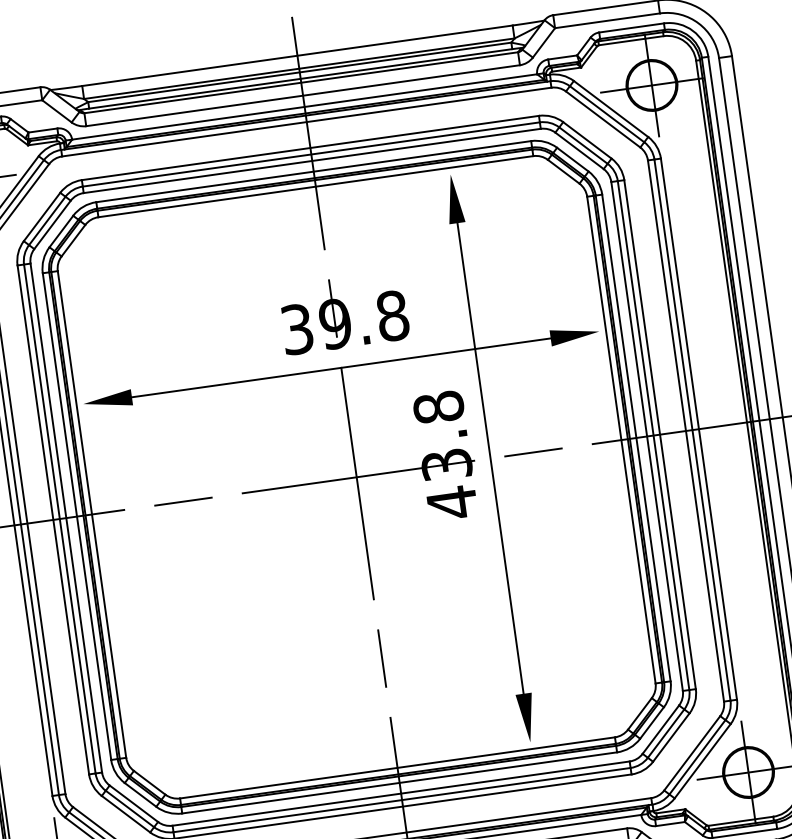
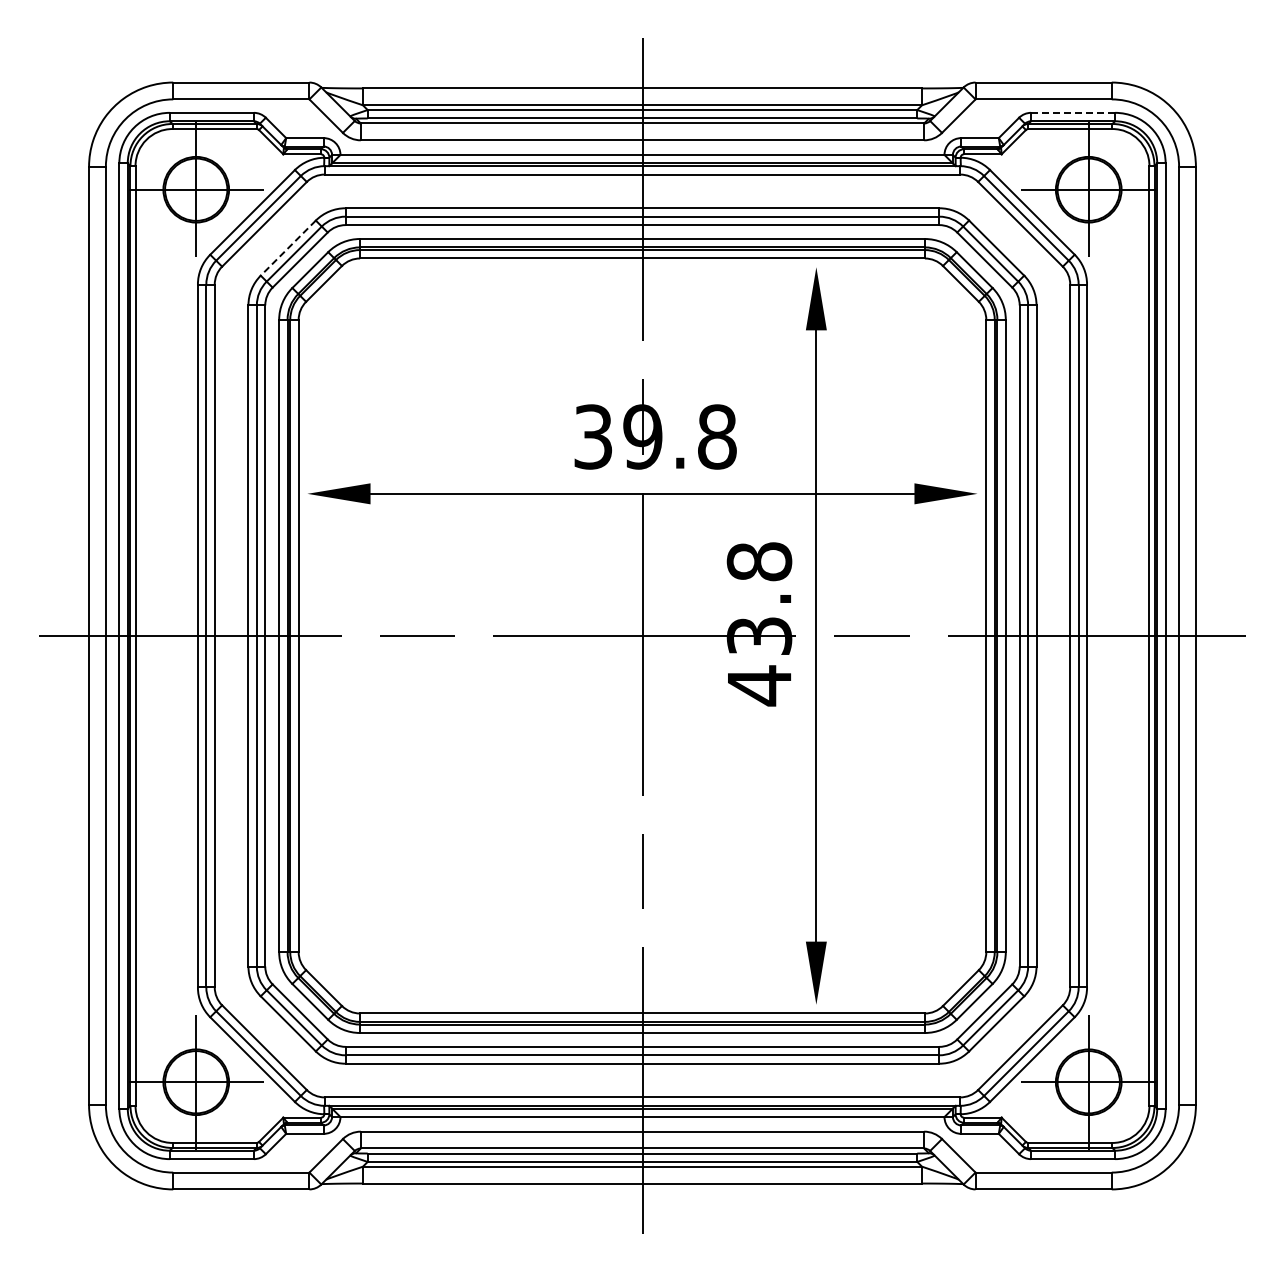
line: (631, 27) -> (1072, 112), solid -> dashed
line: (42, 217) -> (288, 248), solid -> dashed

